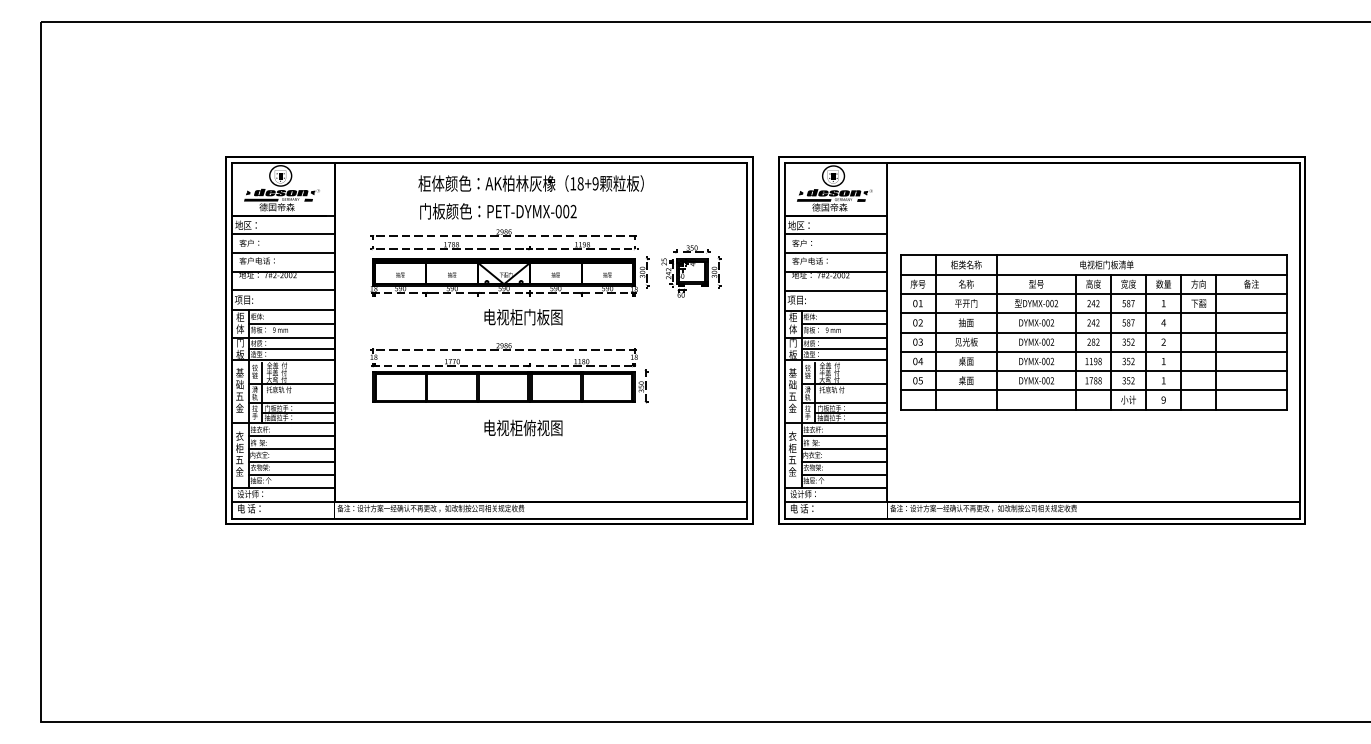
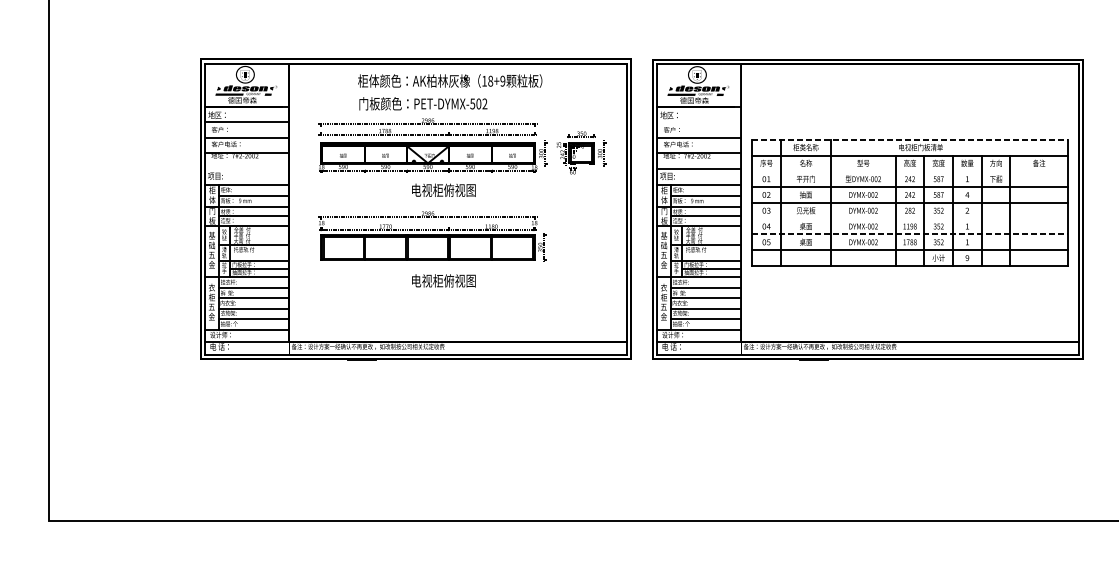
text: (558, 211) -> (472, 103), PET-DYMX-002 -> PET-DYMX-502
line: (835, 234) -> (699, 122), removed
line: (1094, 255) -> (910, 139), solid -> dashed
line: (282, 290) -> (246, 168), removed
line: (1093, 293) -> (910, 170), removed
text: (536, 317) -> (454, 190), 电视柜门板图 -> 电视柜俯视图
line: (1093, 351) -> (910, 218), removed
line: (1094, 371) -> (910, 234), solid -> dashed

